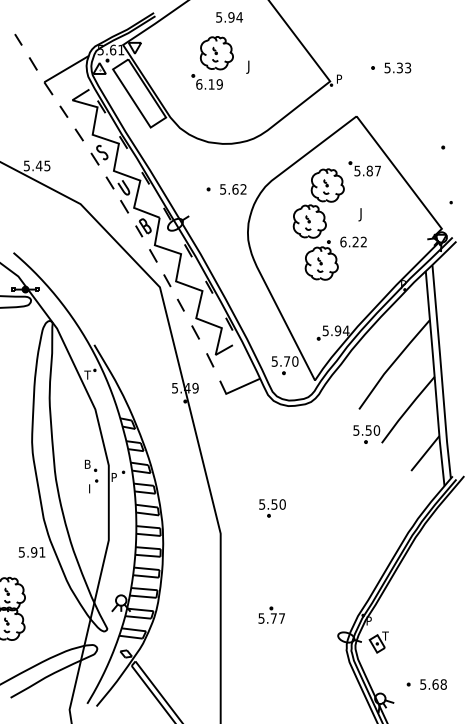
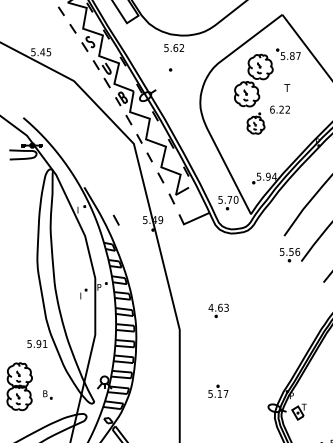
text: (233, 189) -> (174, 48), moved
text: (362, 214) -> (286, 88), J -> T
part: (321, 260) -> (255, 123), size x0.7
text: (87, 374) -> (79, 209), T -> I
line: (136, 388) -> (116, 220), added
text: (377, 430) -> (298, 251), 5.50 -> 5.56
part: (91, 465) -> (48, 394), moved
text: (271, 504) -> (218, 307), 5.50 -> 4.63
text: (273, 618) -> (219, 393), 5.77 -> 5.17

